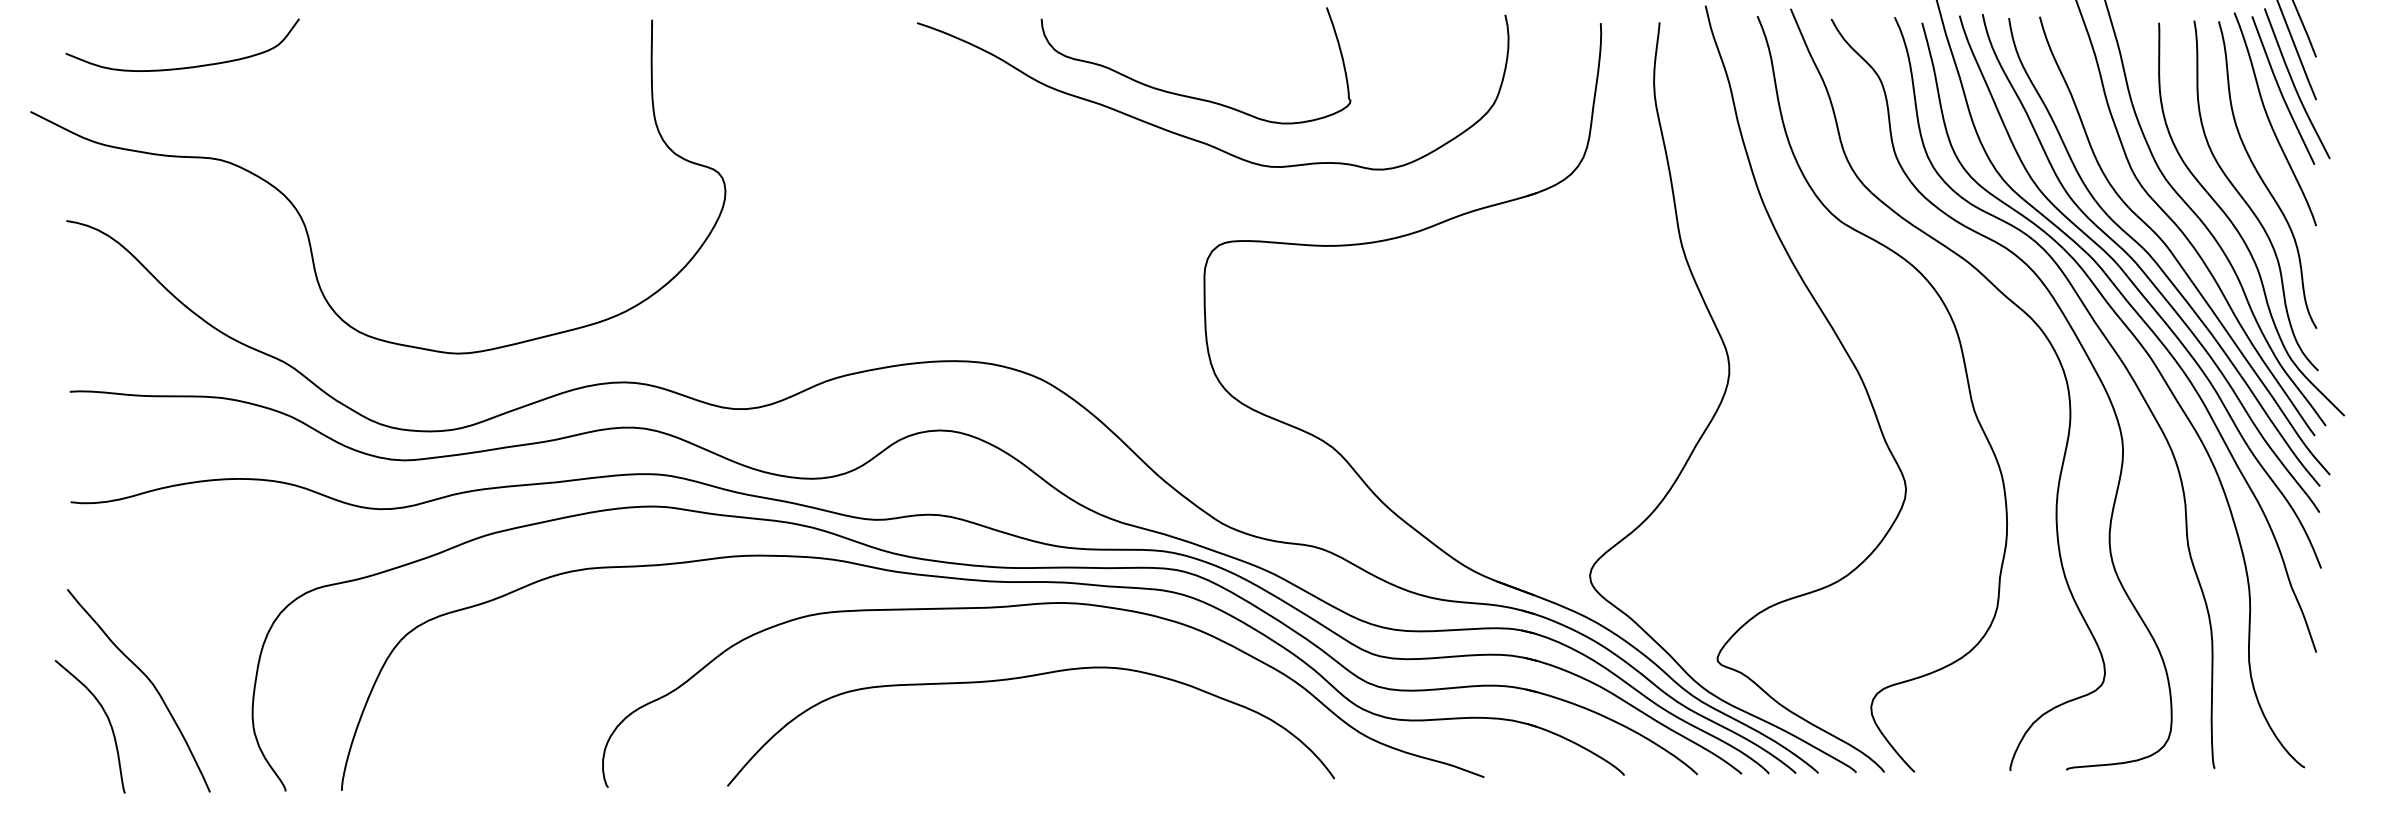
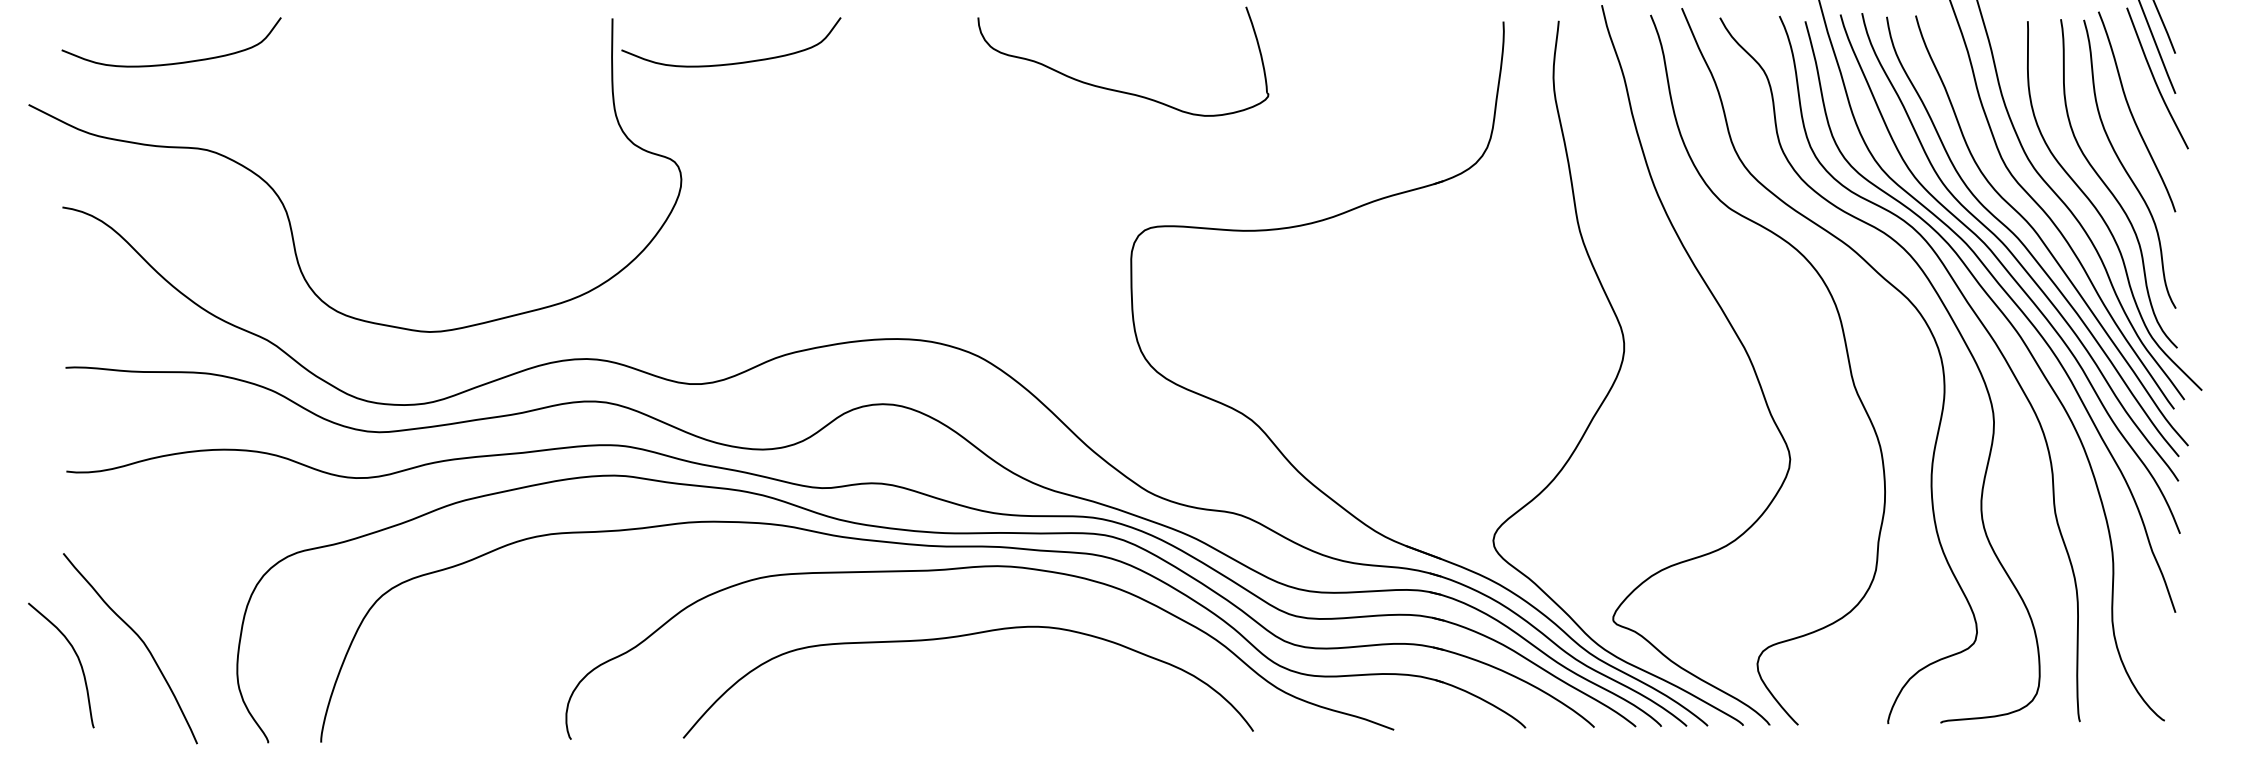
curve: (784, 66) -> (736, 62), added
line: (2281, 90) -> (2142, 84), removed
curve: (1196, 139) -> (1123, 130), removed
curve: (106, 717) -> (76, 656), moved

